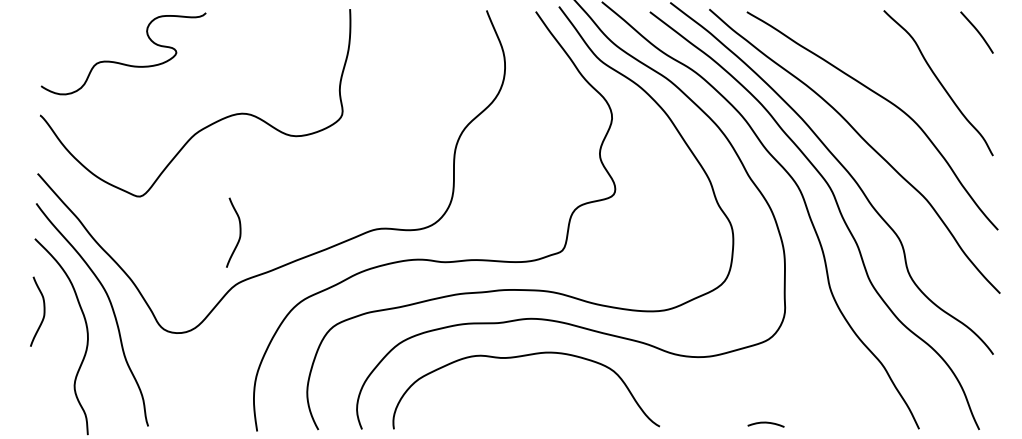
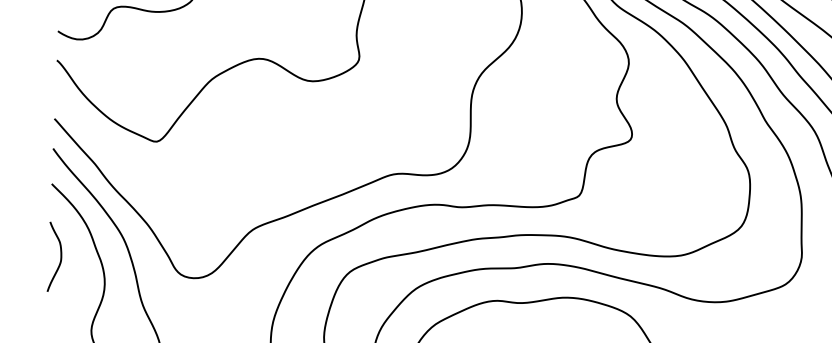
curve: (239, 232) -> (256, 177), removed

